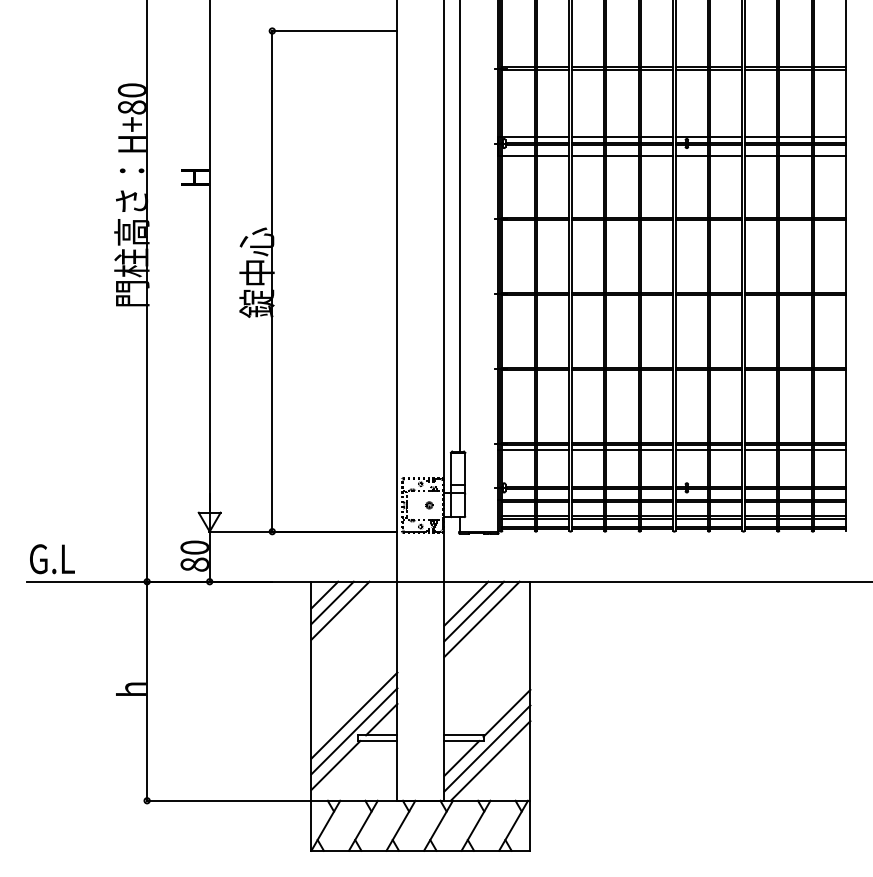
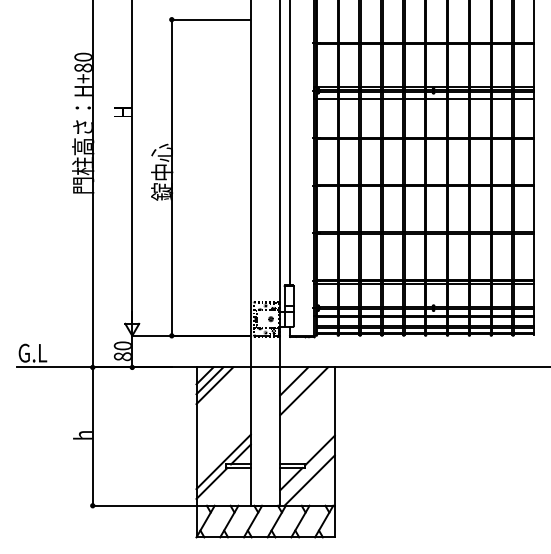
line: (474, 611) -> (299, 386), removed
line: (354, 714) -> (223, 451), removed
line: (487, 748) -> (307, 472), removed

